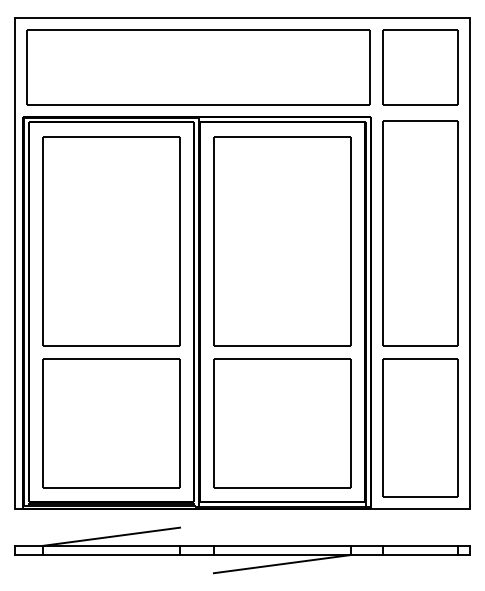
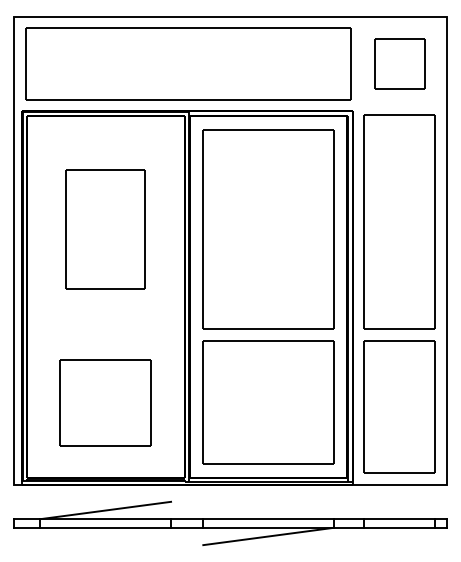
part: (420, 66) -> (399, 63), size x0.7
part: (111, 241) -> (105, 229), size x0.6
part: (111, 423) -> (105, 402), size x0.7

